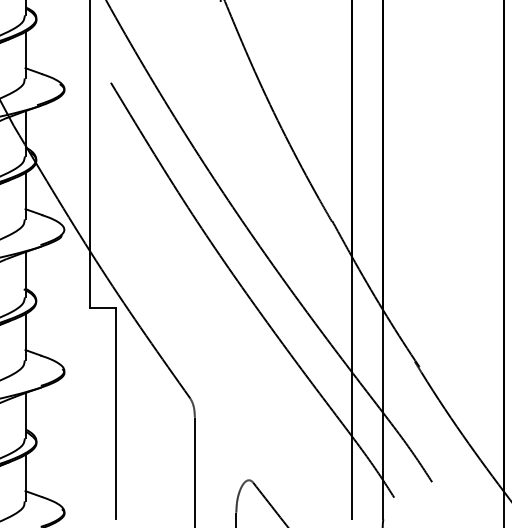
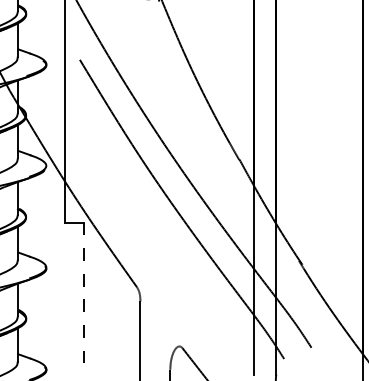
line: (115, 415) -> (83, 299), solid -> dashed

